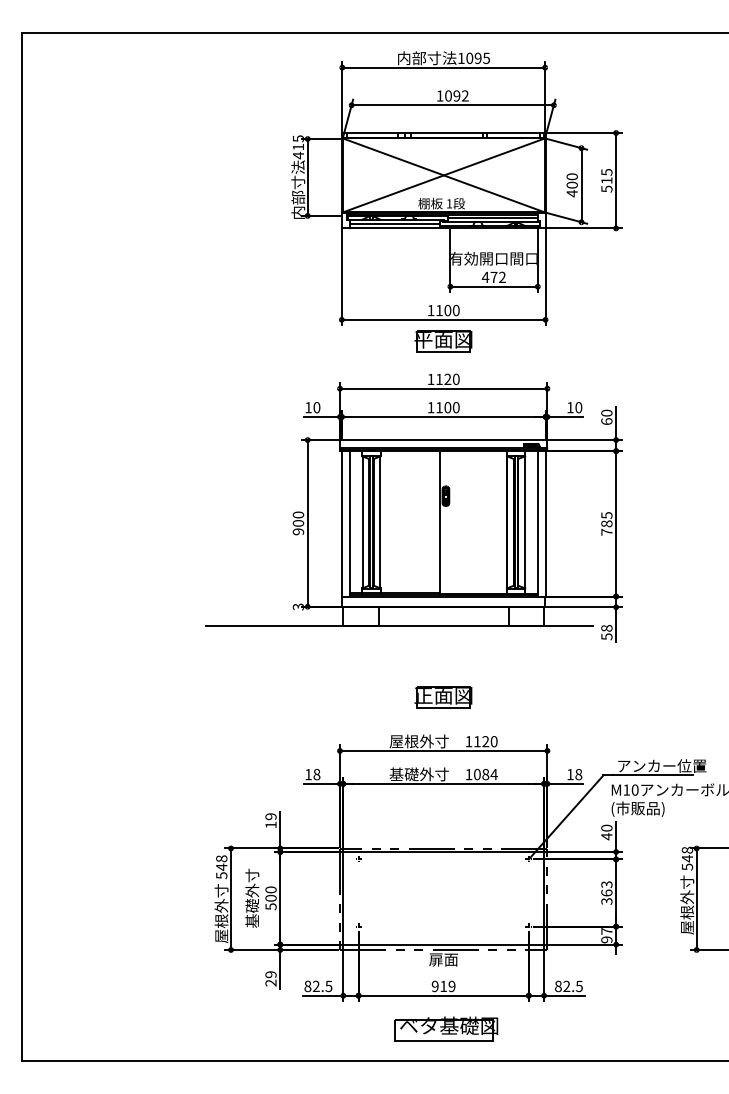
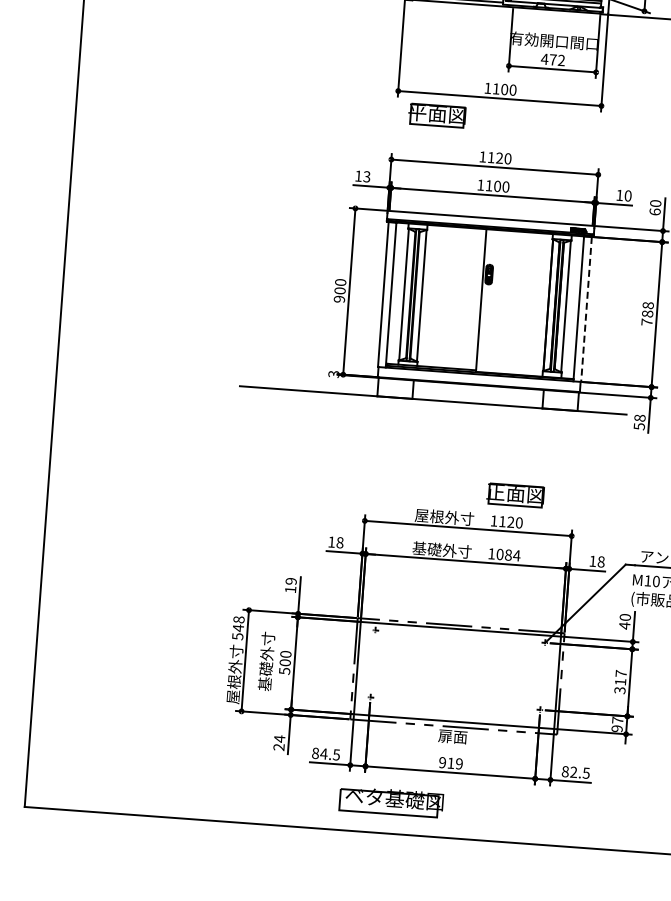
part: (443, 341) -> (437, 115), moved
text: (316, 407) -> (366, 176), 10 -> 13
text: (606, 515) -> (647, 305), 785 -> 788
line: (545, 523) -> (586, 309), solid -> dashed
part: (443, 697) -> (515, 495), moved
text: (606, 888) -> (620, 677), 363 -> 317
text: (270, 974) -> (279, 738), 29 -> 24
text: (316, 985) -> (324, 753), 82.5 -> 84.5
part: (446, 1028) -> (391, 801), moved

